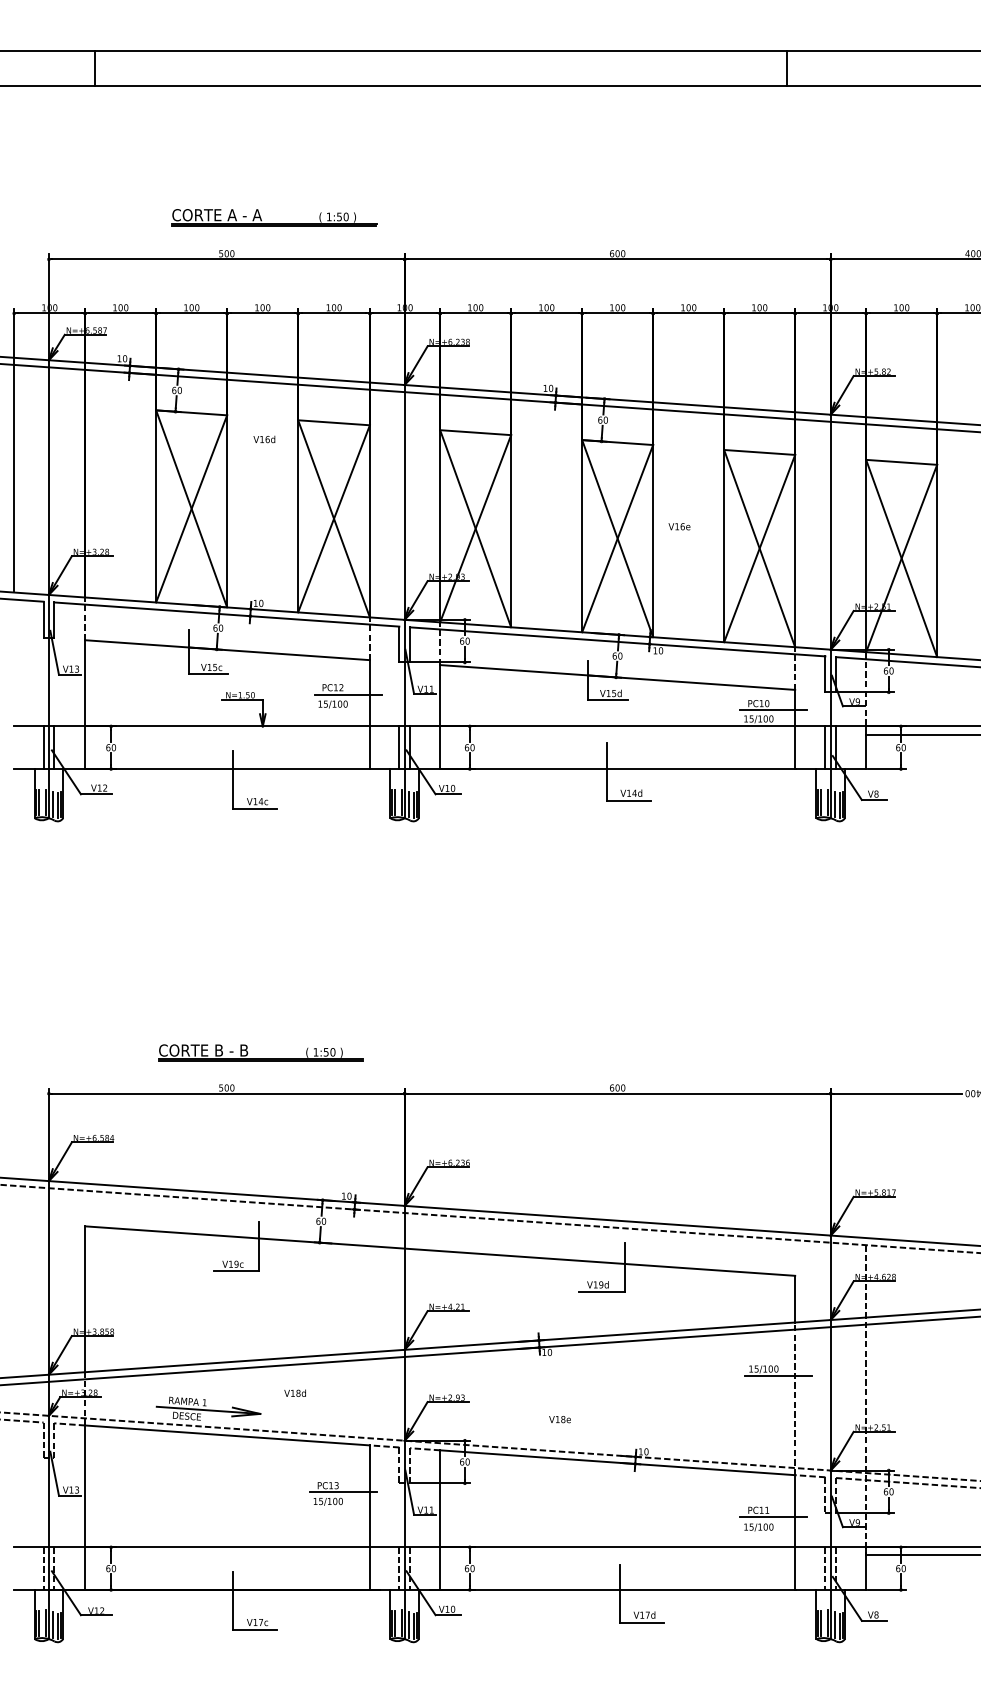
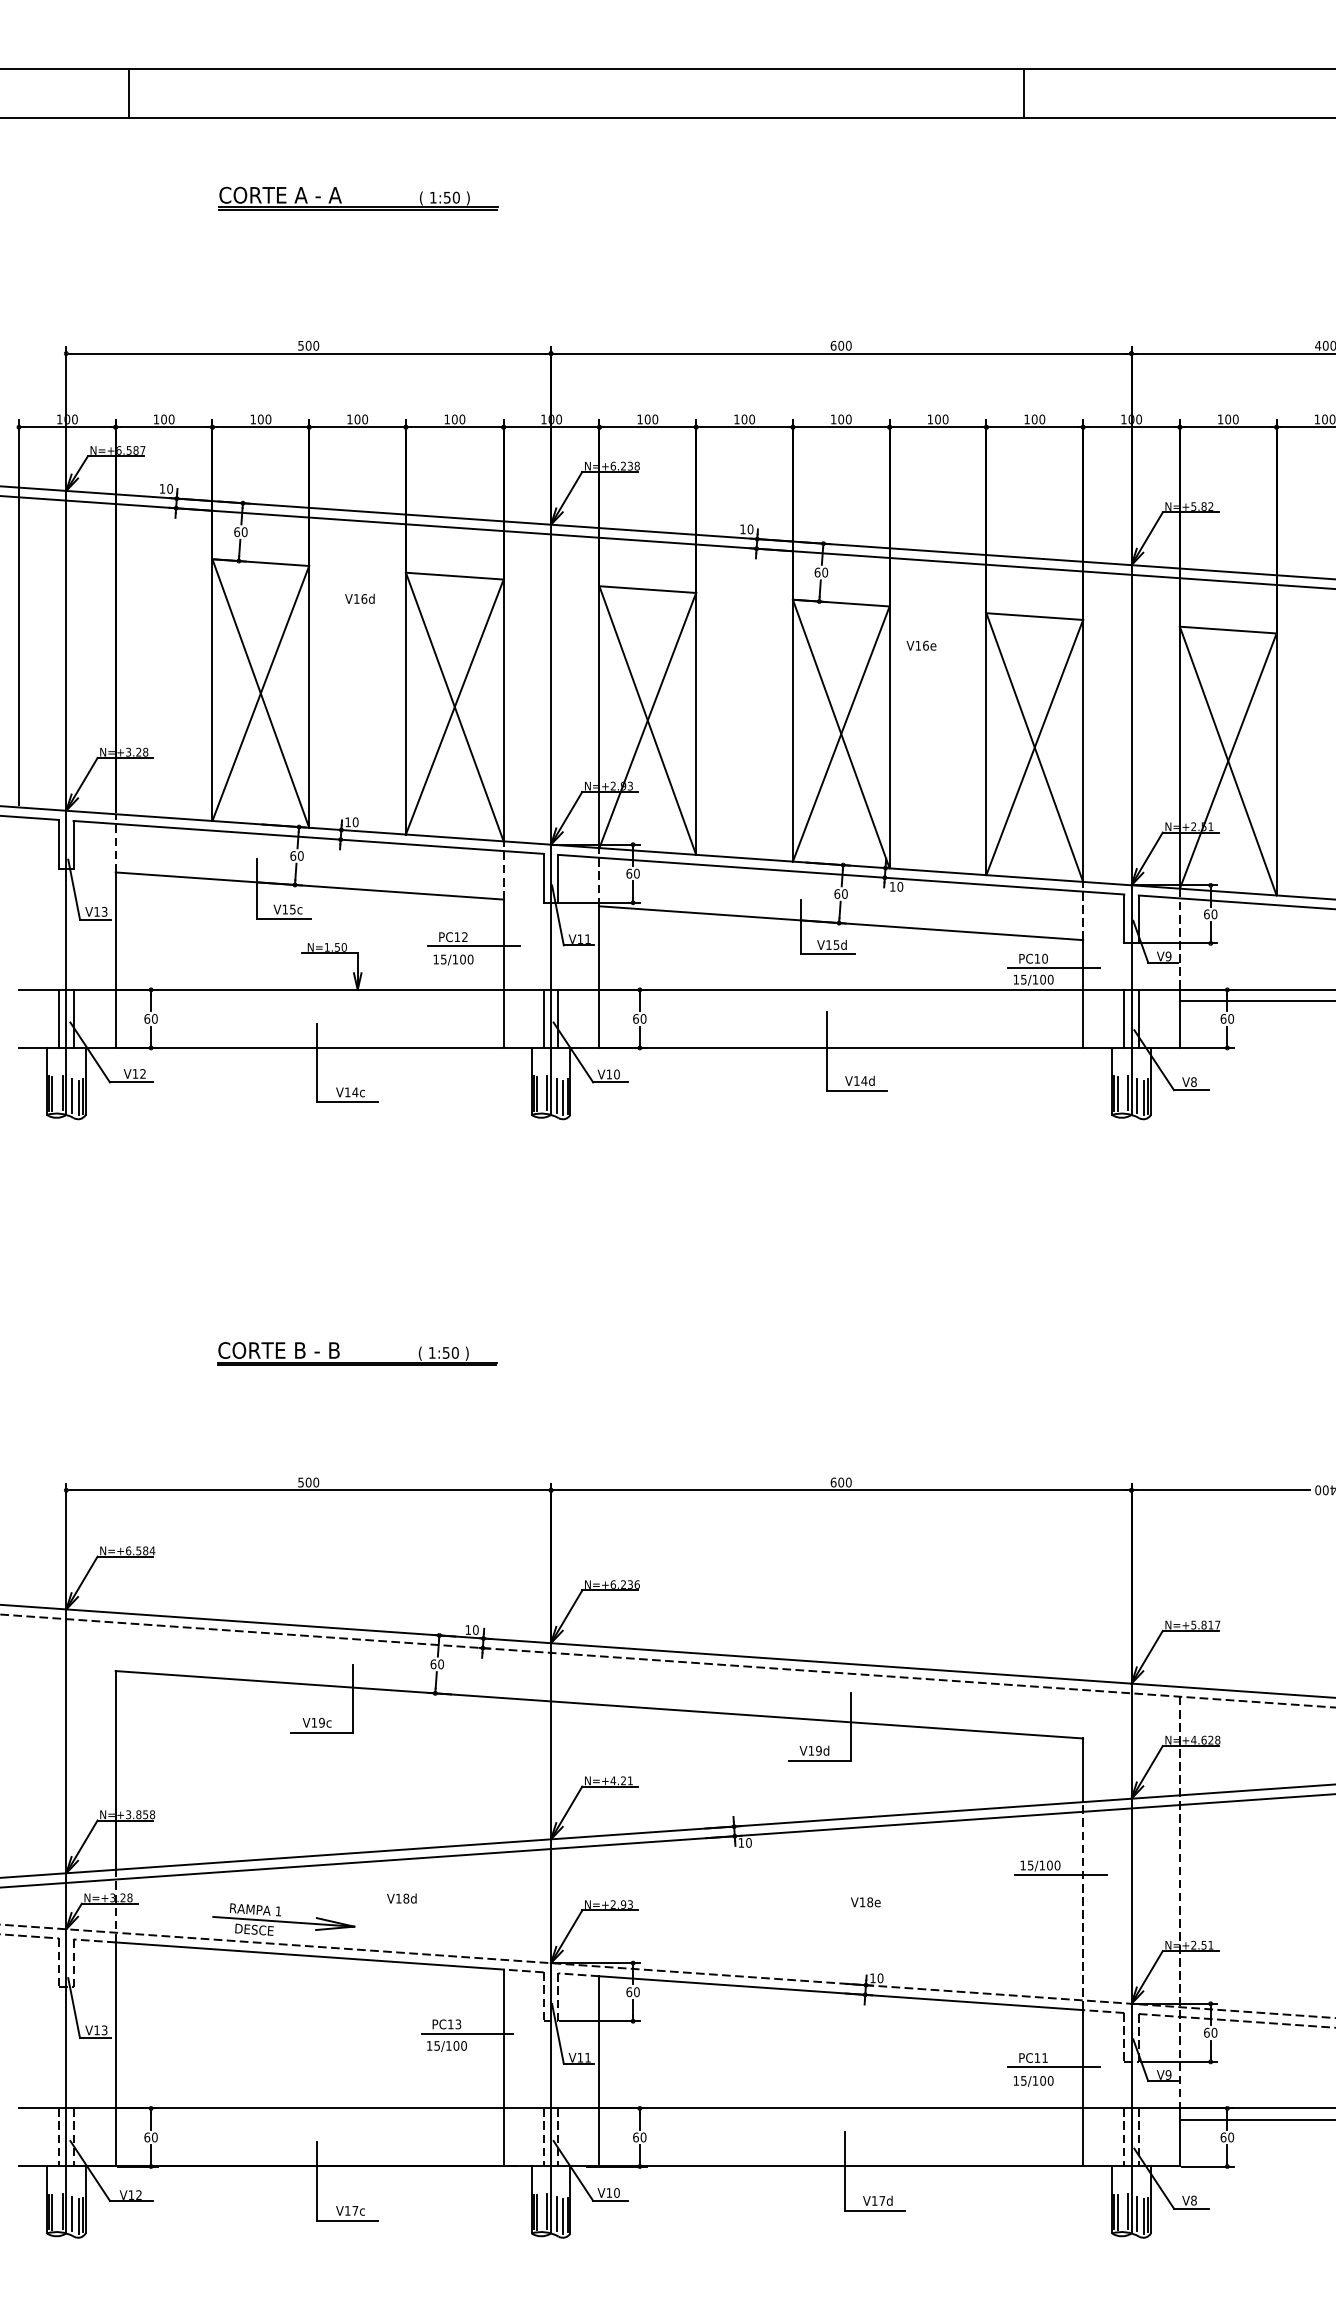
line: (786, 68) -> (1024, 93), moved
part: (274, 223) -> (358, 206), moved
text: (679, 526) -> (921, 645), moved
part: (261, 1059) -> (357, 1362), moved
text: (559, 1419) -> (865, 1902), moved

